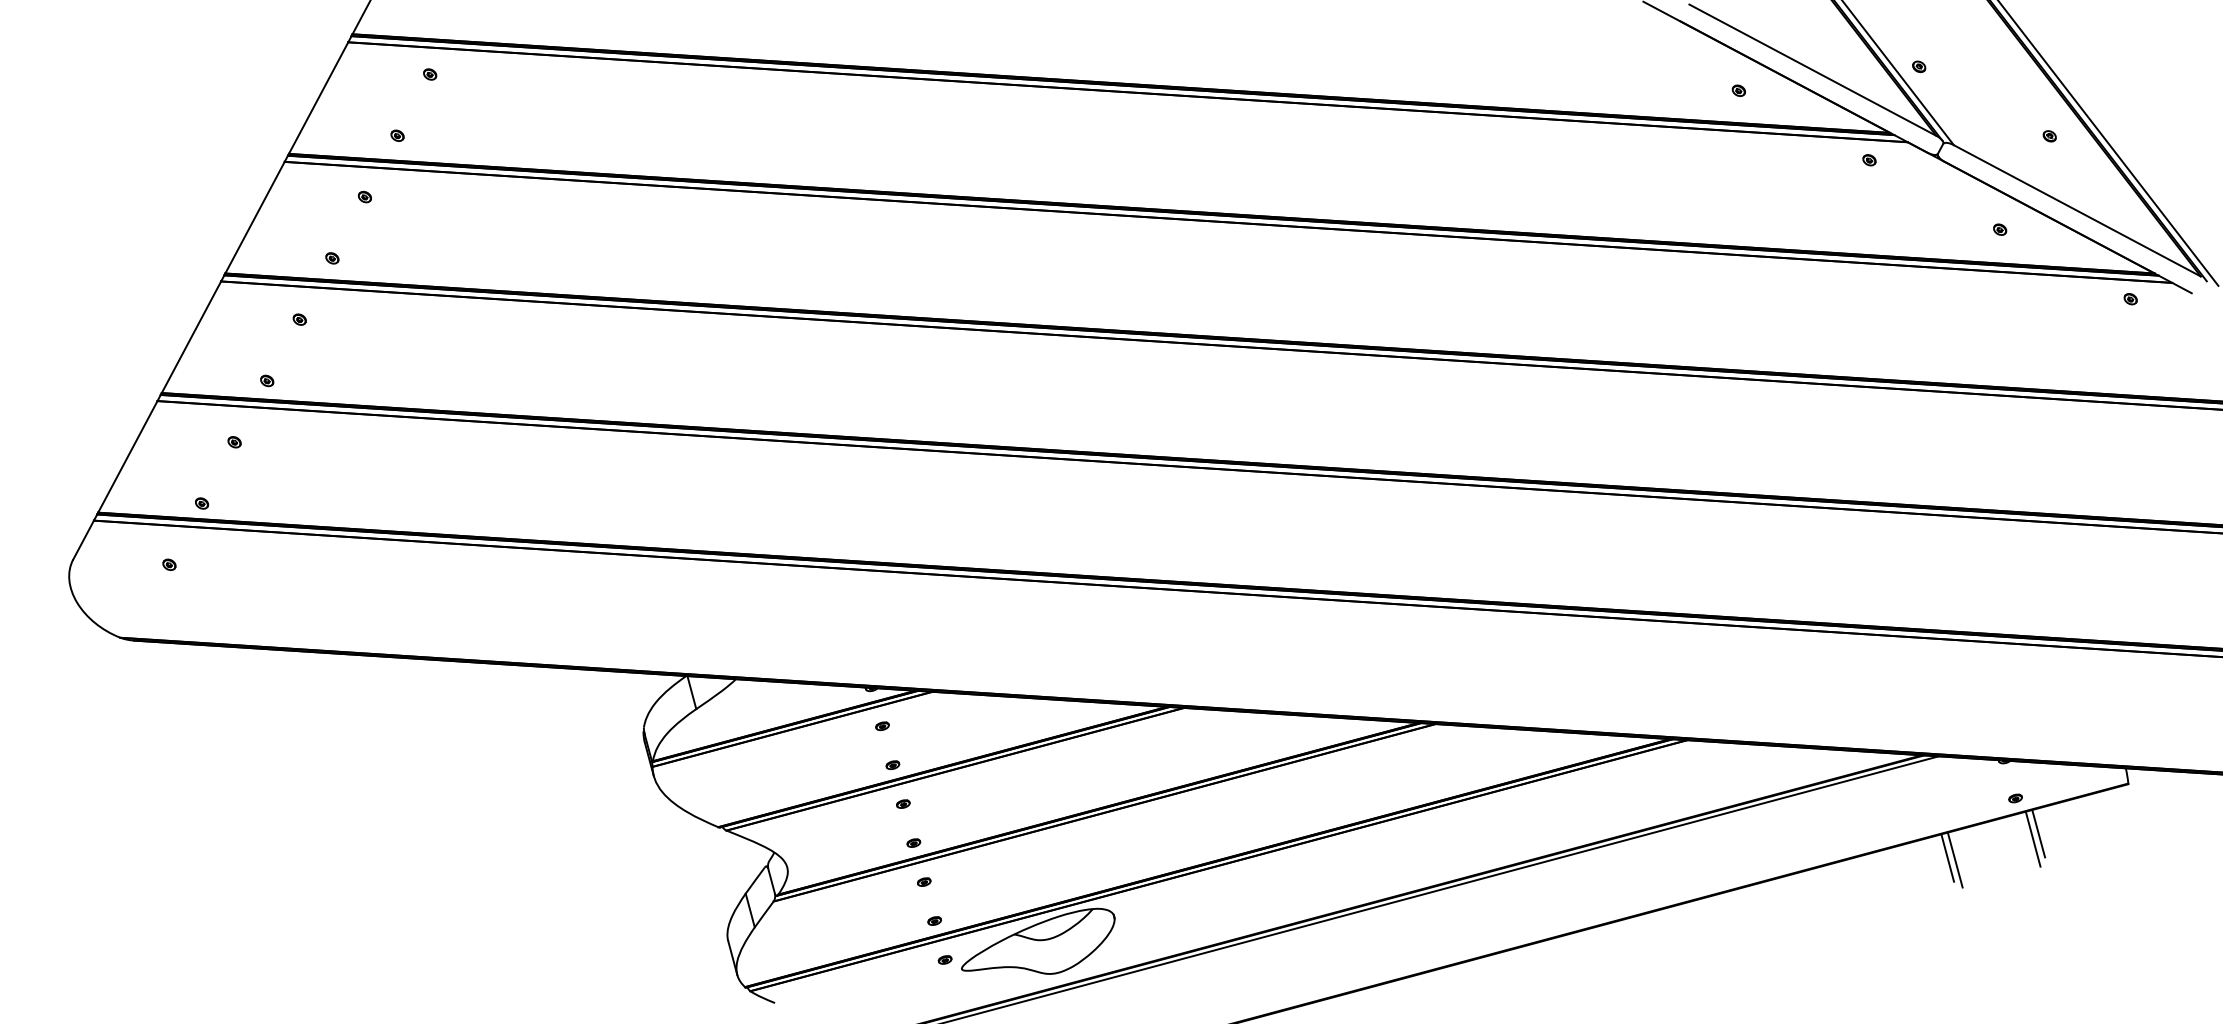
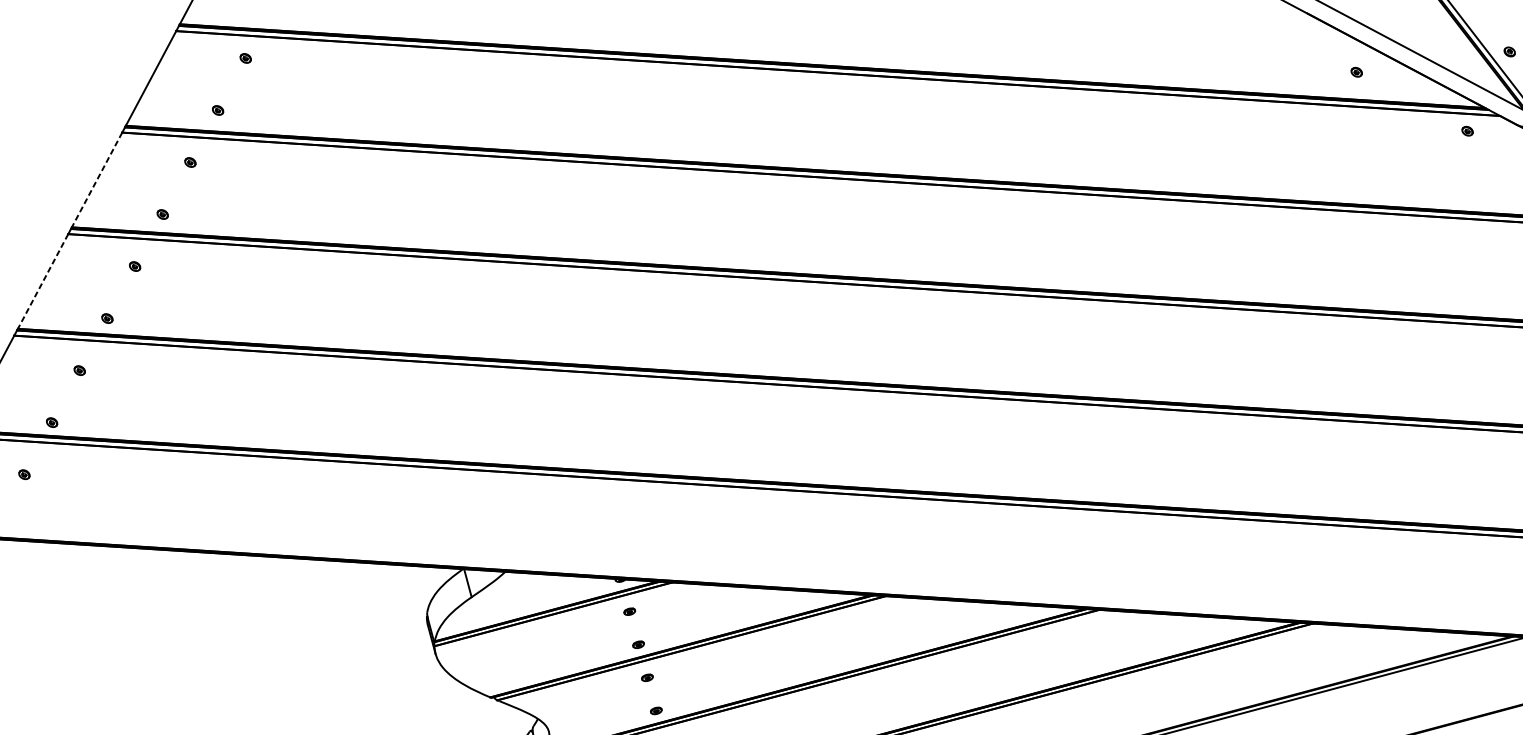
line: (254, 218) -> (96, 180), solid -> dashed
line: (191, 337) -> (43, 281), solid -> dashed

